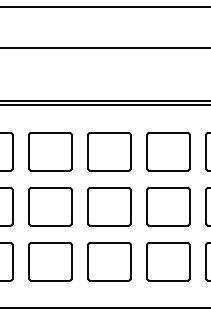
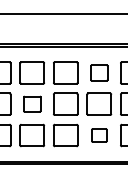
part: (168, 150) -> (99, 72), size x0.7
part: (50, 205) -> (32, 103), size x0.7
part: (168, 261) -> (99, 135), size x0.6

